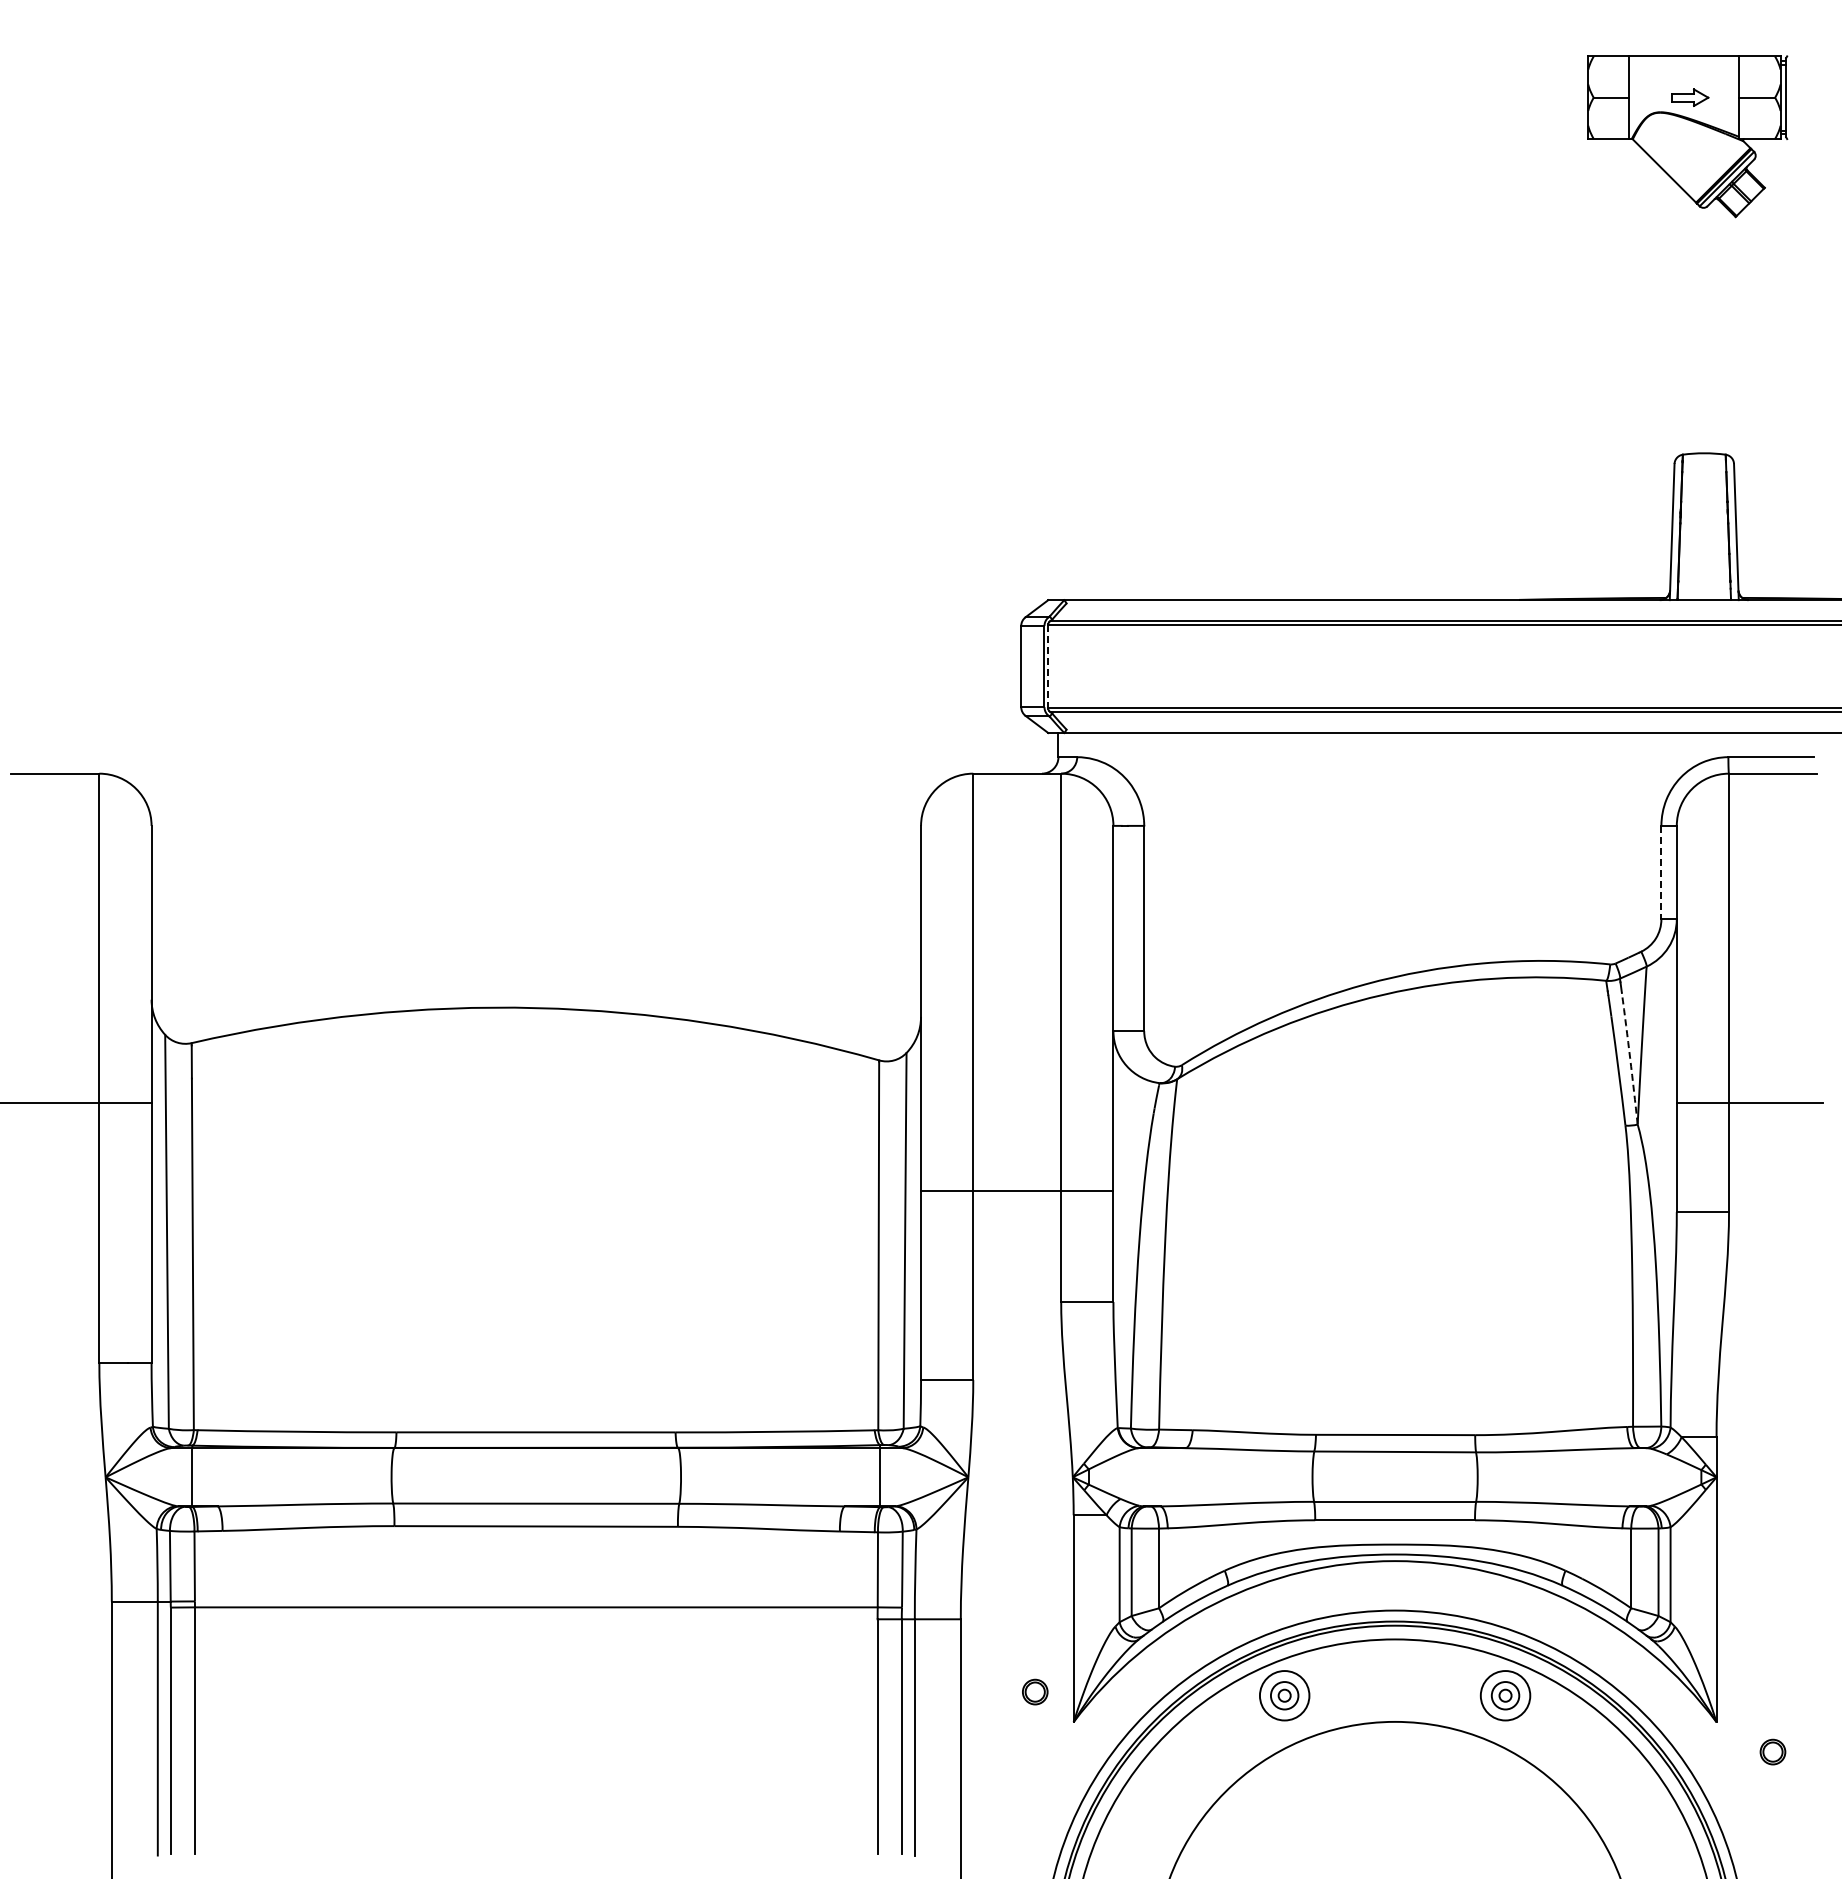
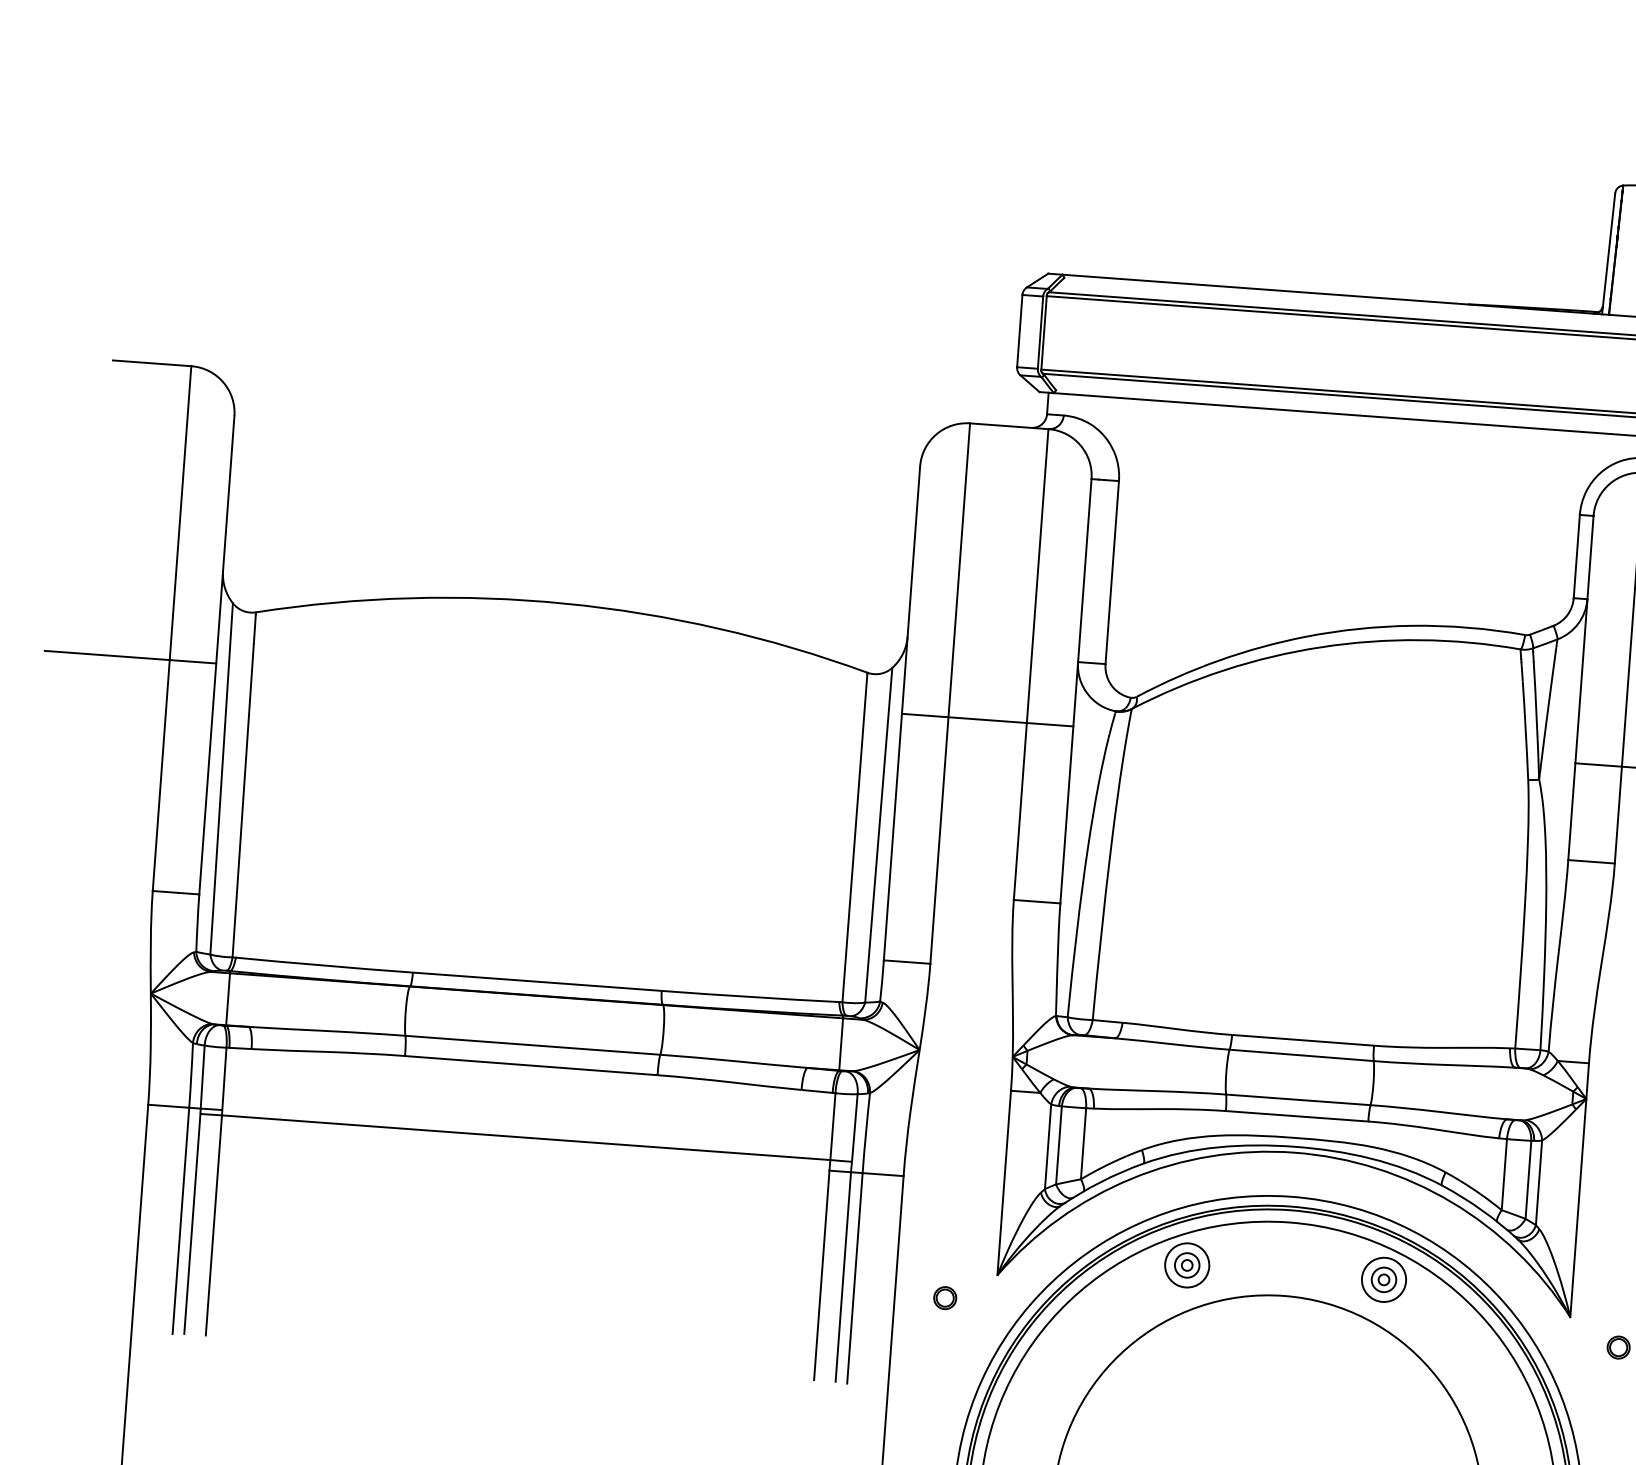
line: (1048, 667) -> (1044, 333), dashed -> solid
line: (1661, 872) -> (1576, 556), dashed -> solid
arc: (1630, 1058) -> (1537, 720), dashed -> solid
line: (1017, 1191) -> (987, 720), moved
part: (1035, 1691) -> (945, 1297), moved

